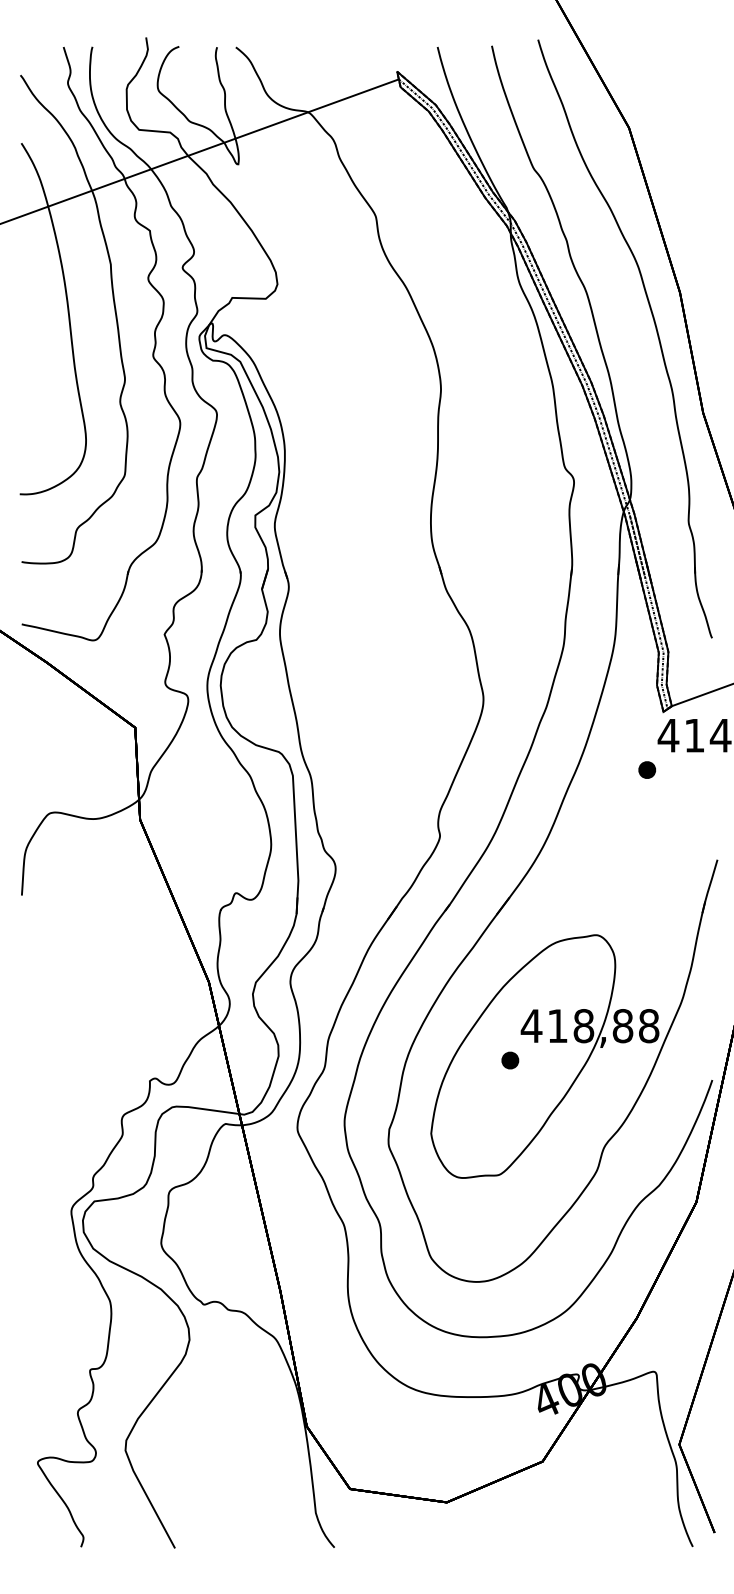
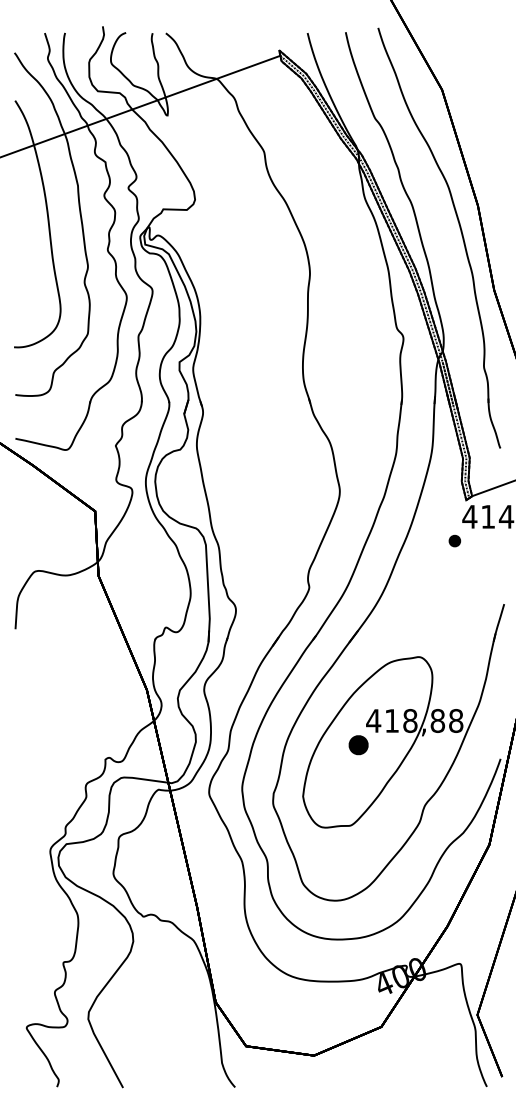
part: (510, 1060) -> (358, 745), size x1.6

